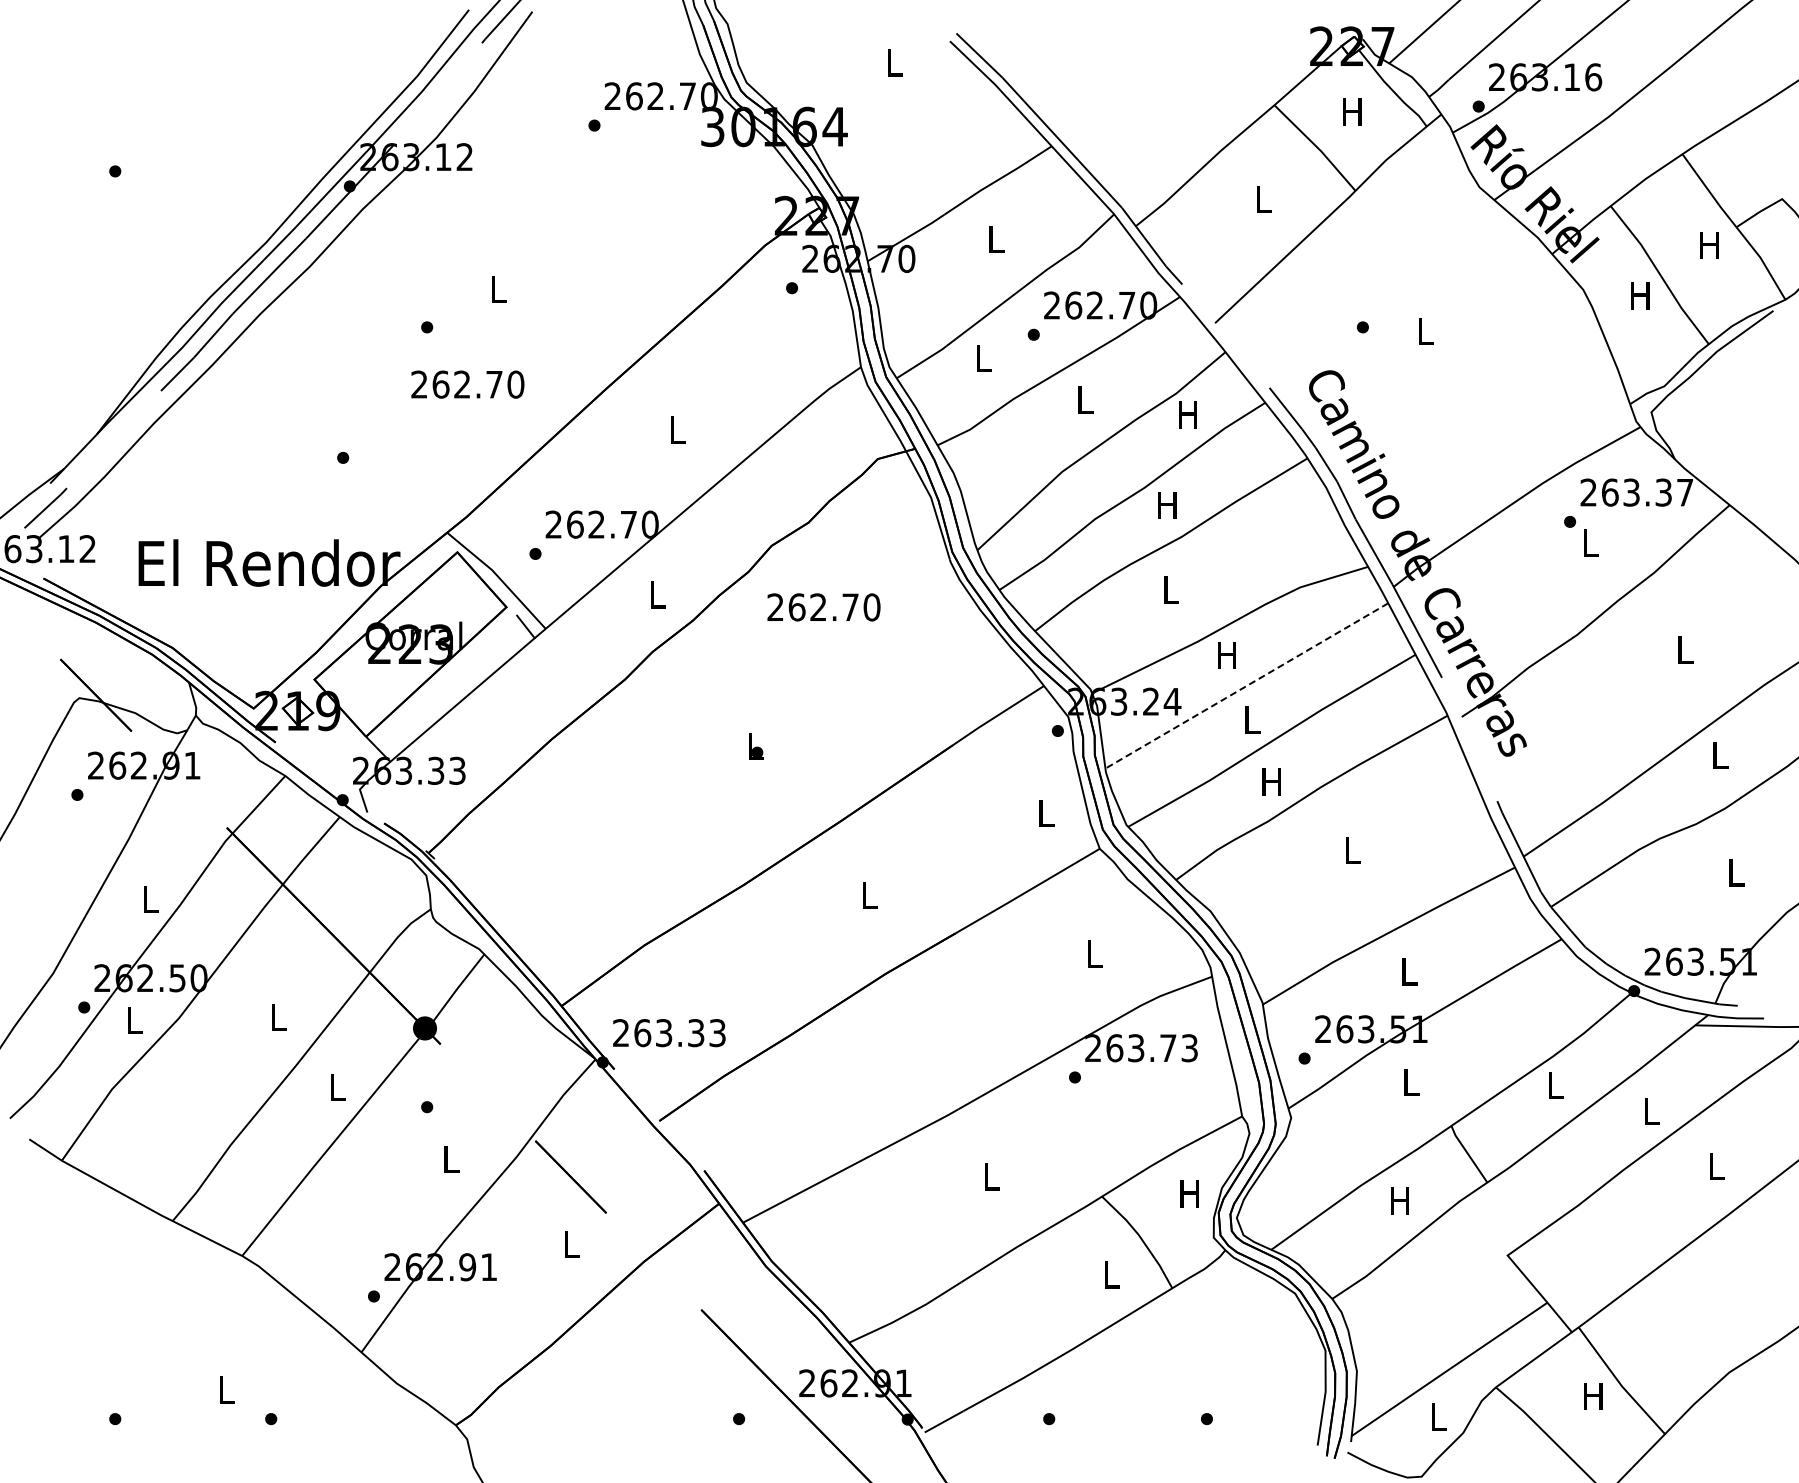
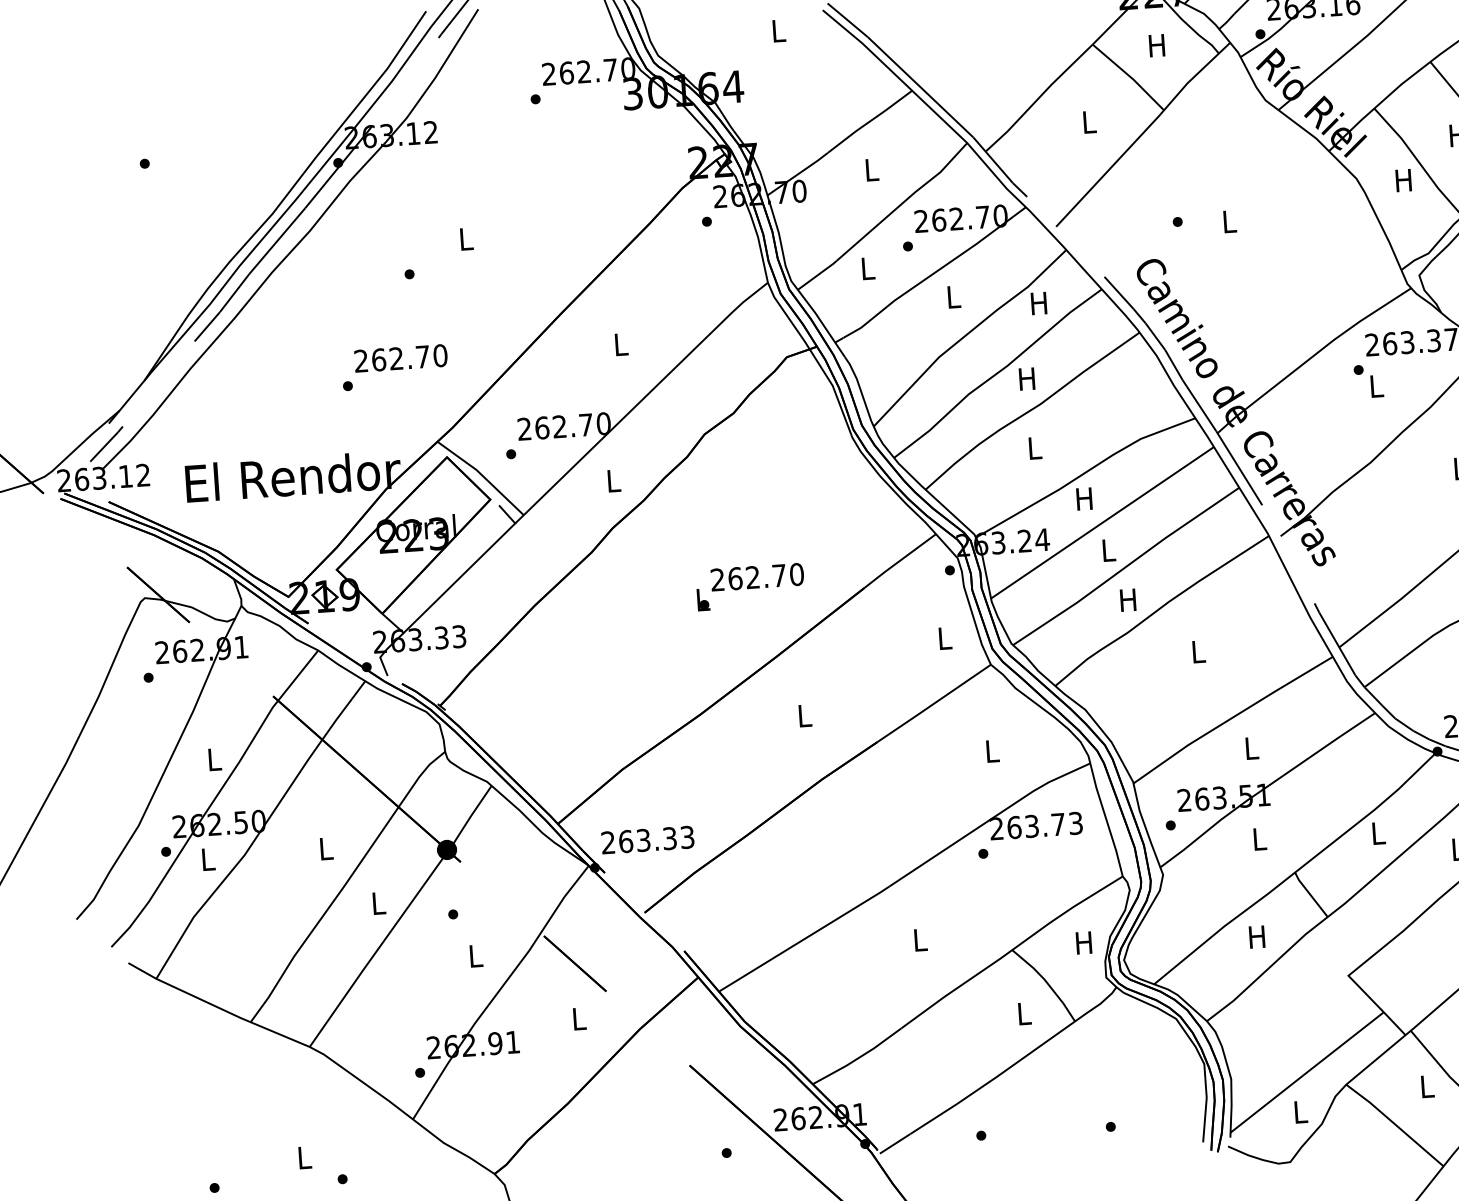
text: (467, 384) -> (400, 358), moved
text: (823, 607) -> (757, 577), moved
line: (1246, 685) -> (1102, 522), dashed -> solid
text: (1593, 1396) -> (1426, 1086), H -> L

